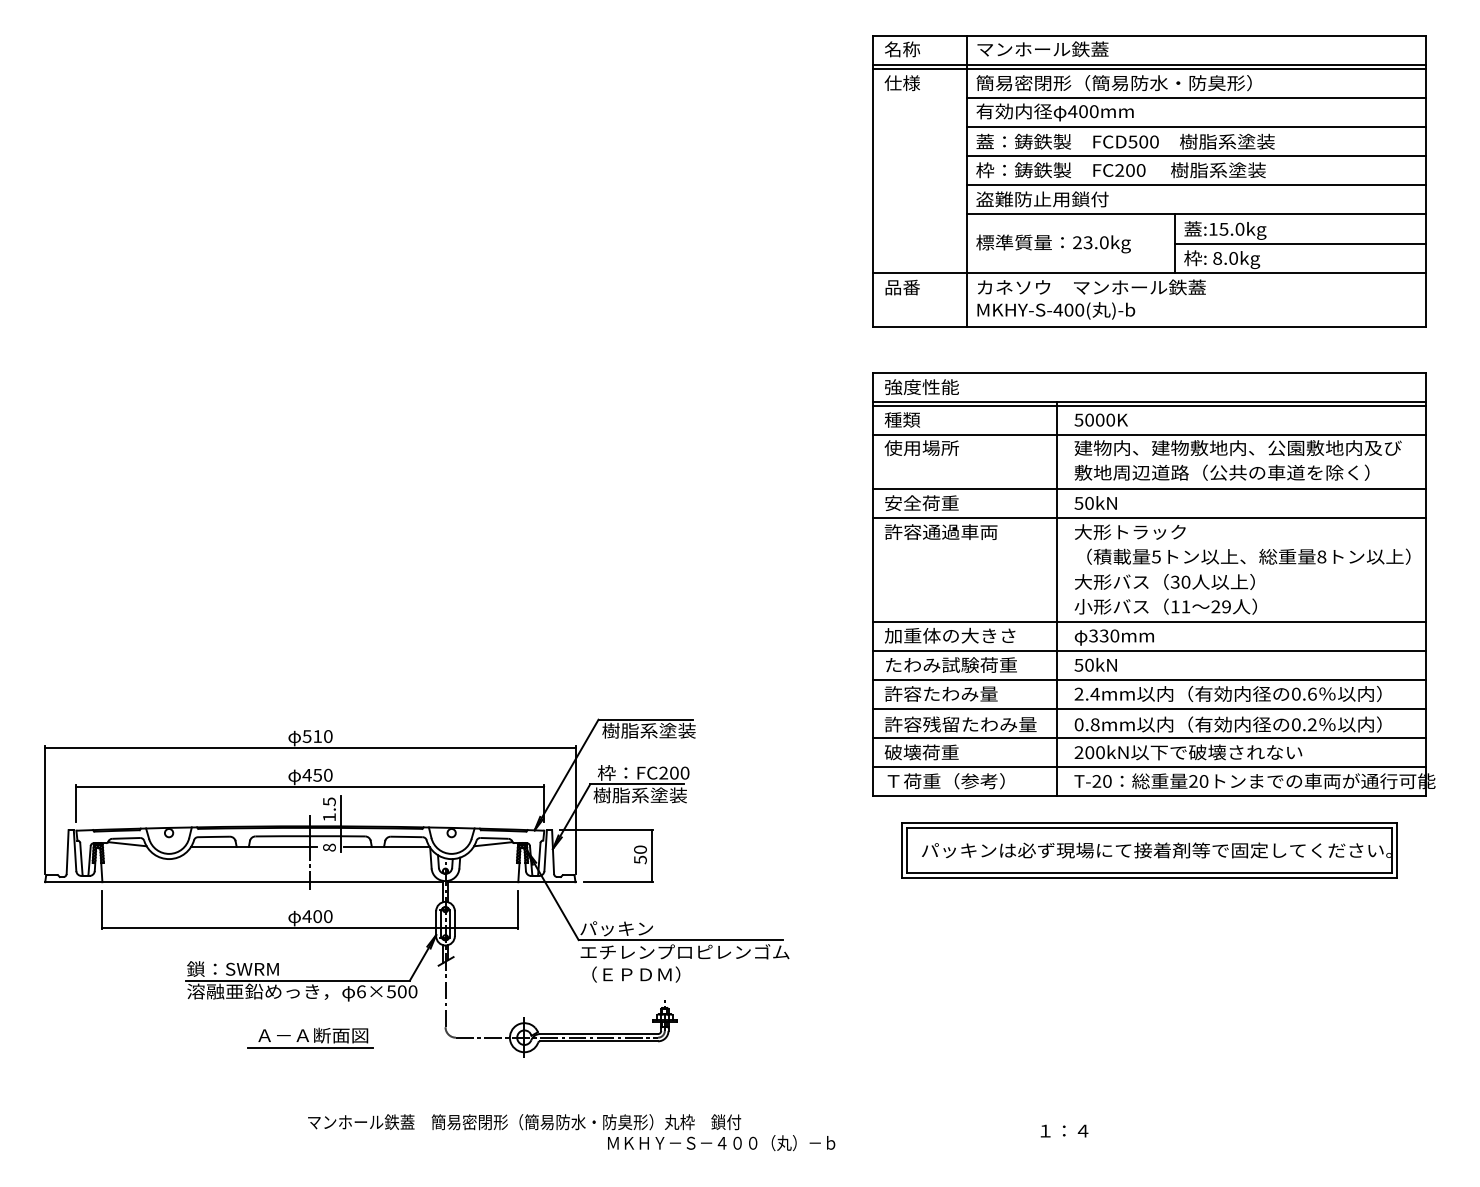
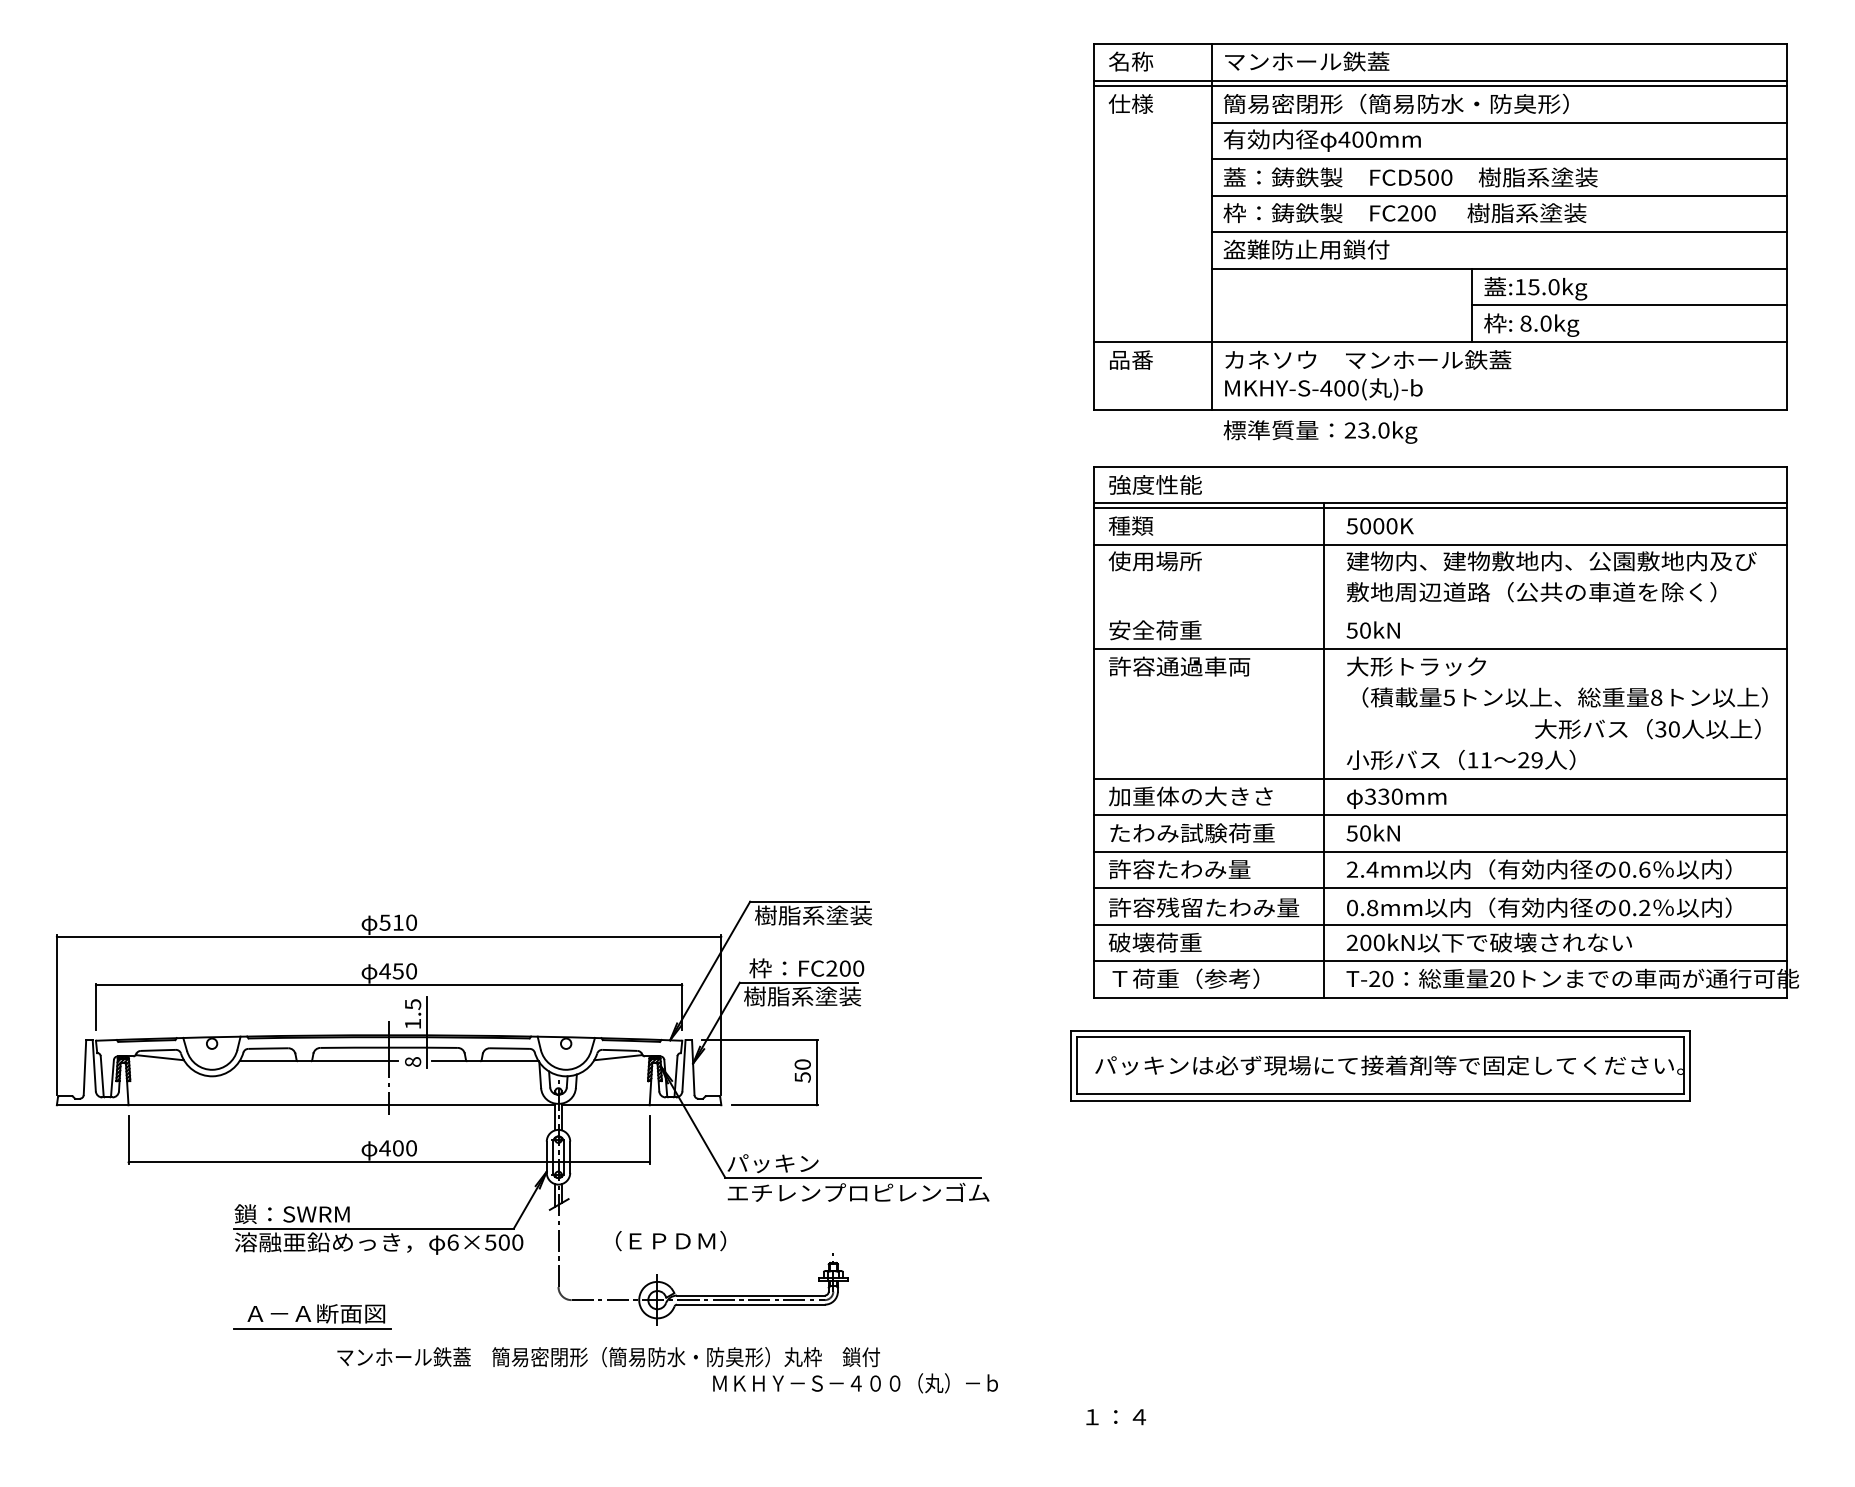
text: (1053, 243) -> (1320, 431), moved
line: (1149, 488) -> (1440, 611), removed
text: (1164, 581) -> (1647, 728), moved
part: (1149, 850) -> (1380, 1065), moved
text: (636, 974) -> (671, 1240), moved
part: (310, 1037) -> (312, 1316), moved
text: (1064, 1130) -> (1116, 1416), moved
text: (571, 1132) -> (667, 1370), moved

